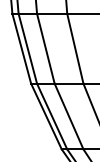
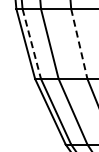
line: (75, 48) -> (79, 43), solid -> dashed
line: (27, 49) -> (31, 44), solid -> dashed

